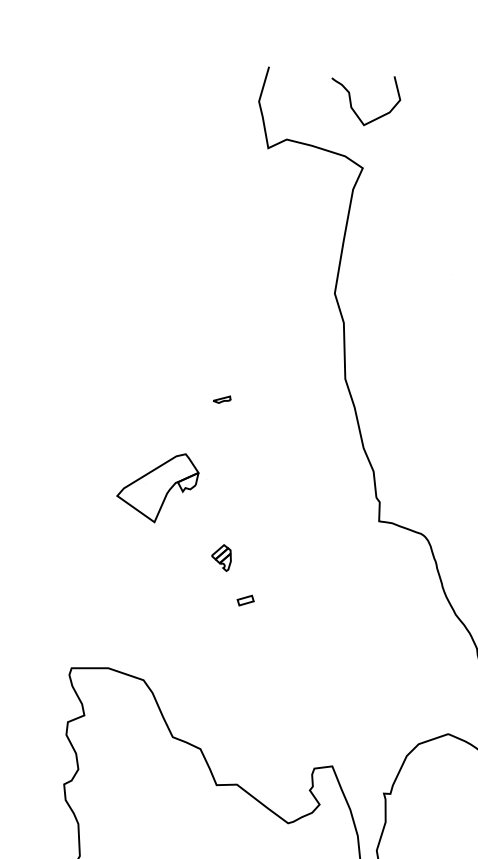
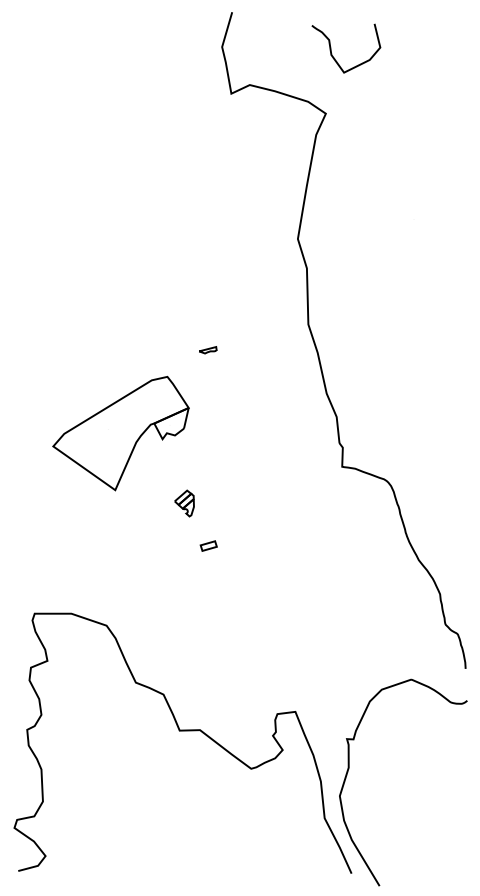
curve: (352, 106) -> (332, 53), moved
part: (222, 400) -> (208, 350), moved
part: (157, 488) -> (120, 433), size x1.67

